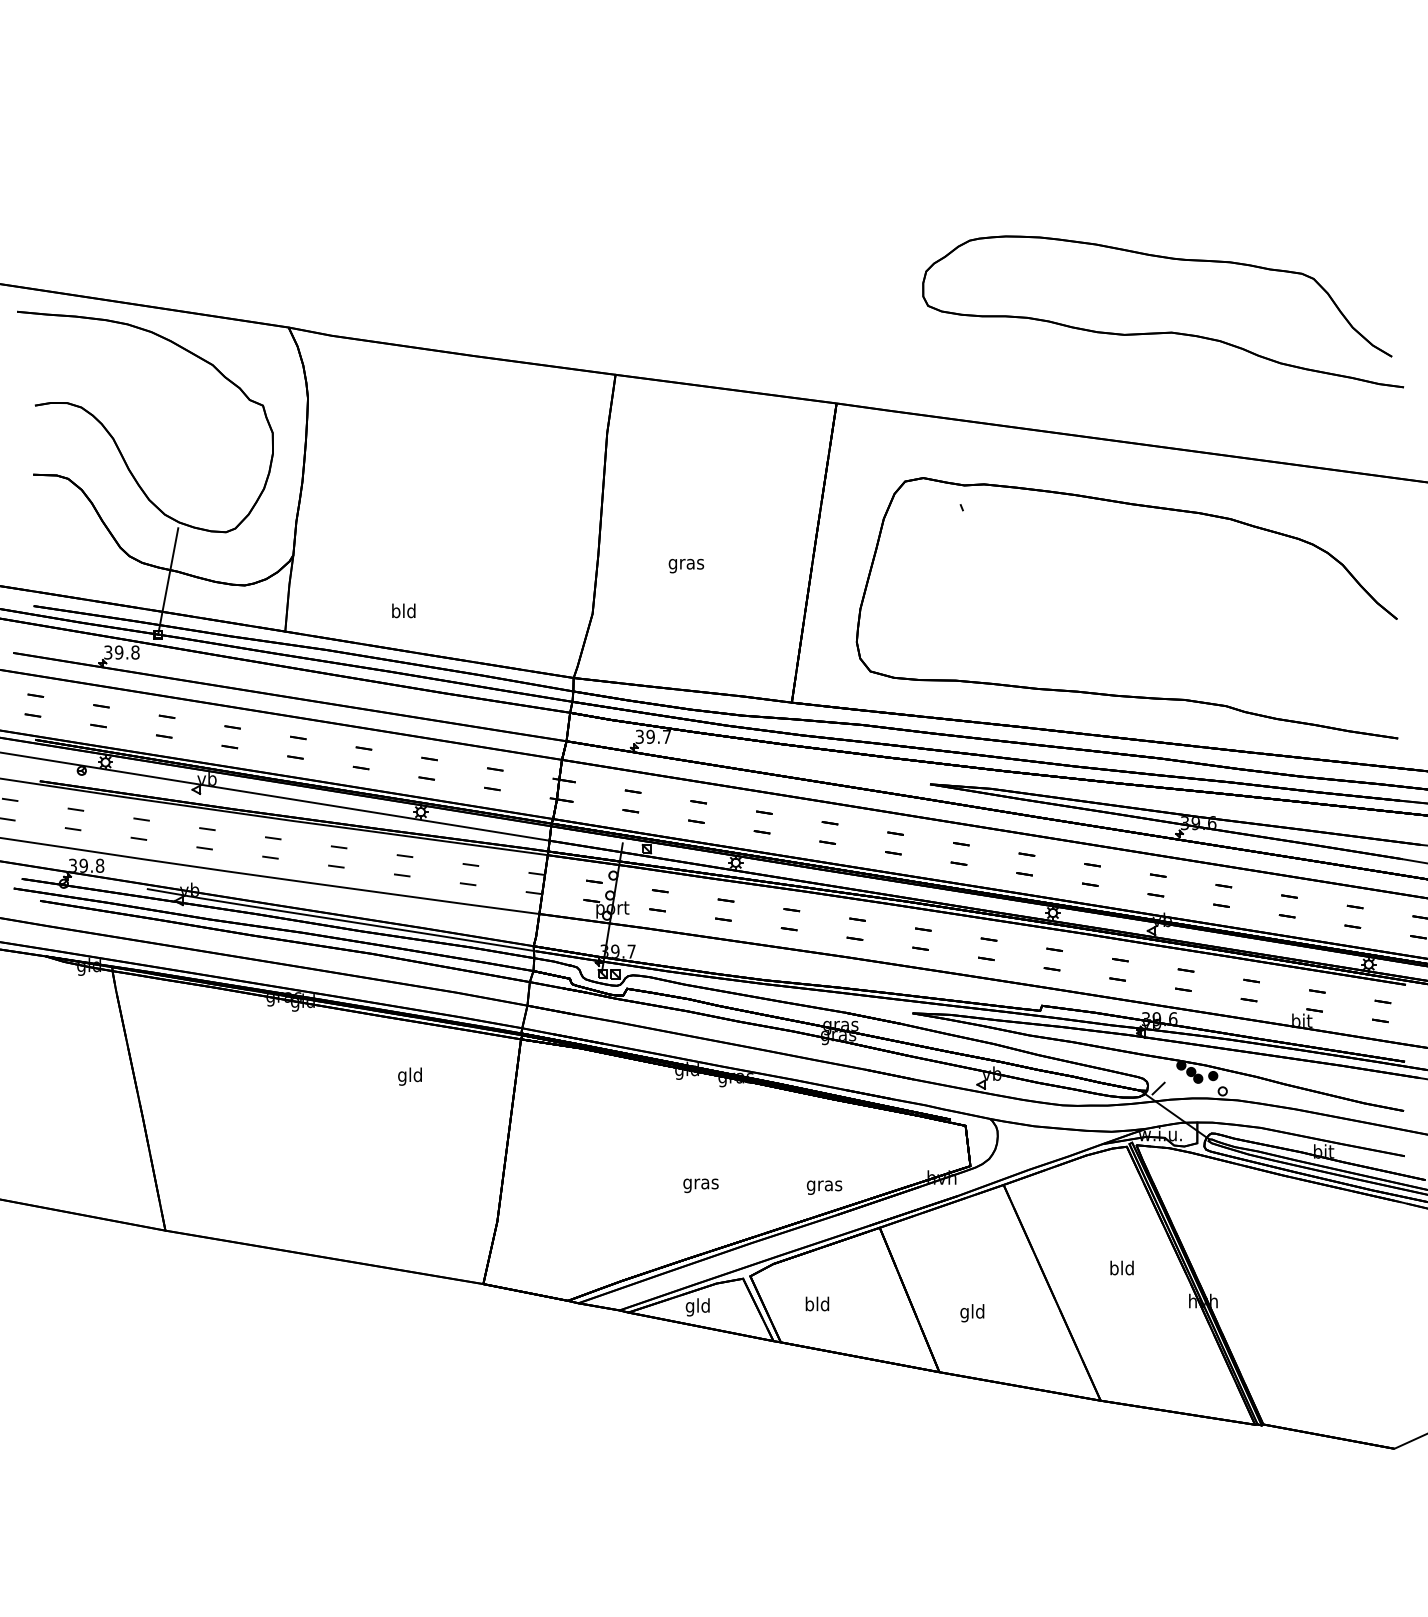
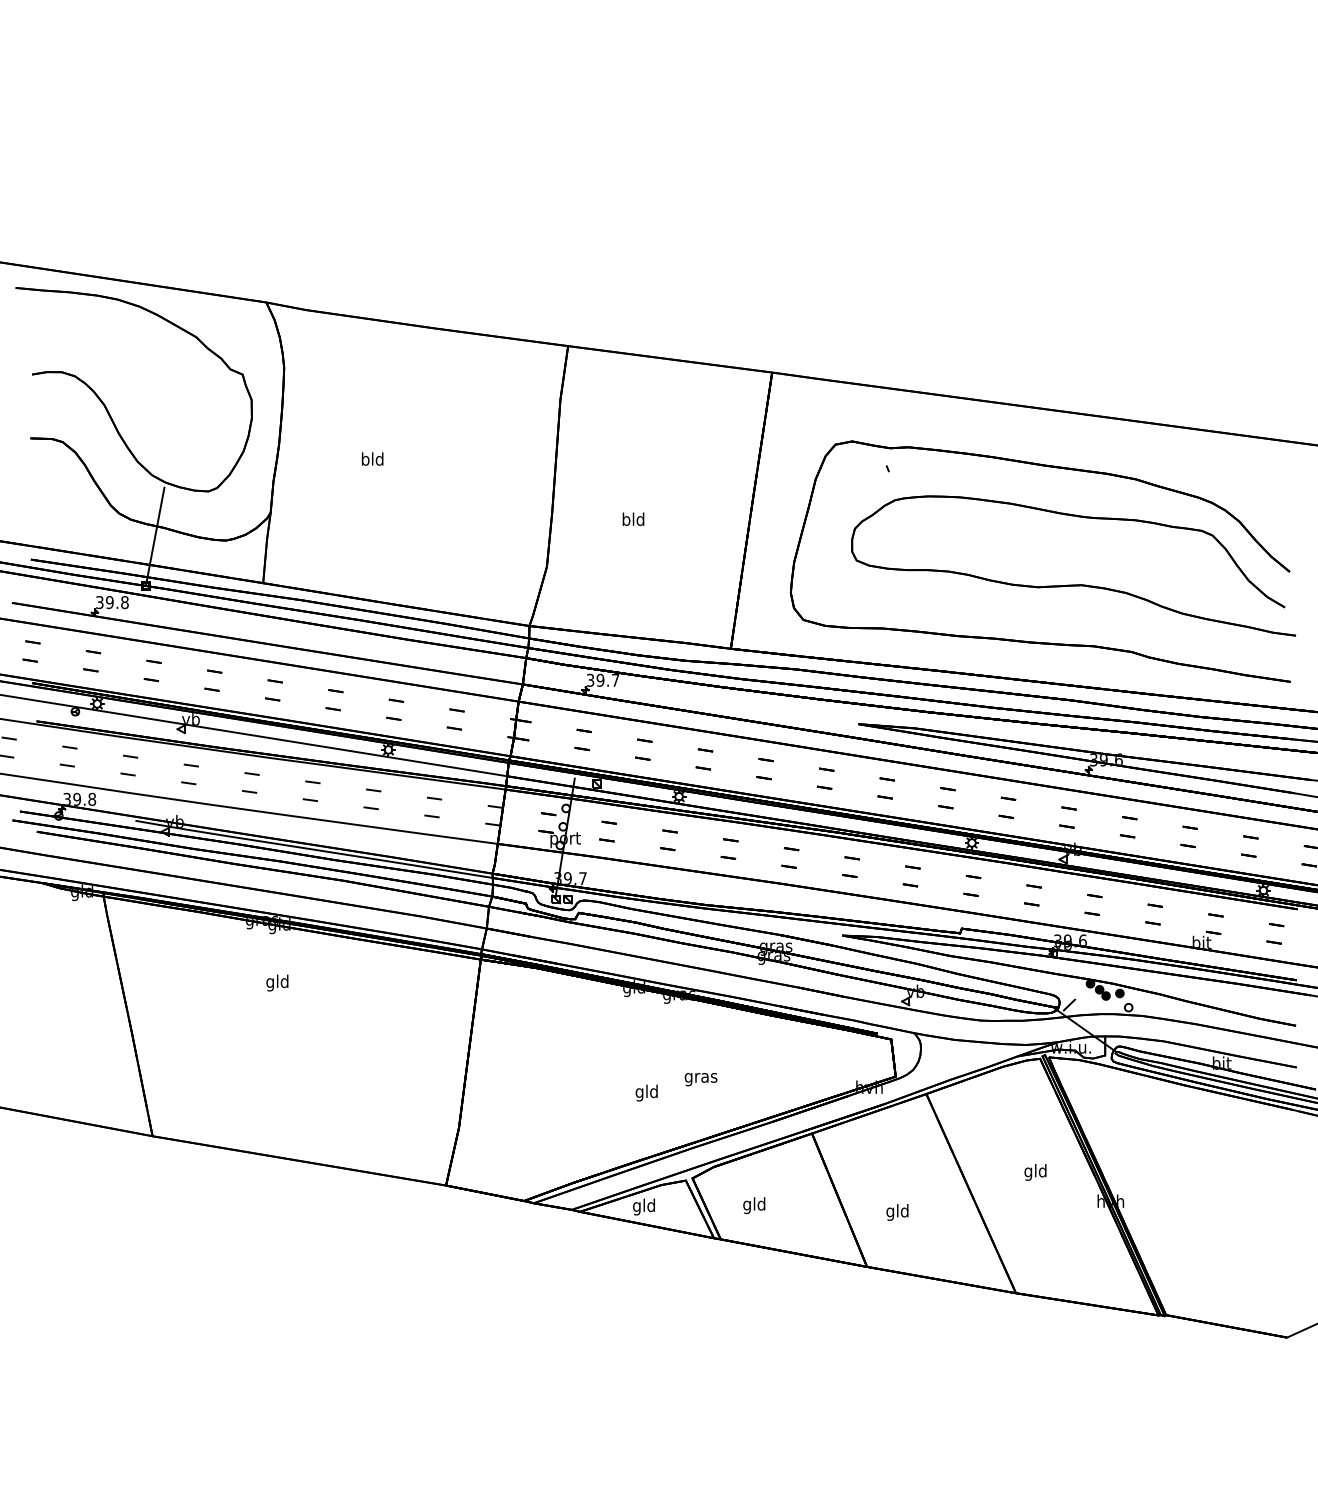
part: (1162, 331) -> (1073, 584), moved
text: (686, 563) -> (633, 520), gras -> bld
text: (403, 610) -> (372, 458), moved
text: (410, 1076) -> (277, 982), moved
text: (700, 1183) -> (646, 1092), gras -> gld
text: (823, 1187) -> (700, 1079), moved
text: (1114, 1269) -> (1028, 1172), bld -> gld
text: (809, 1305) -> (747, 1205), bld -> gld

